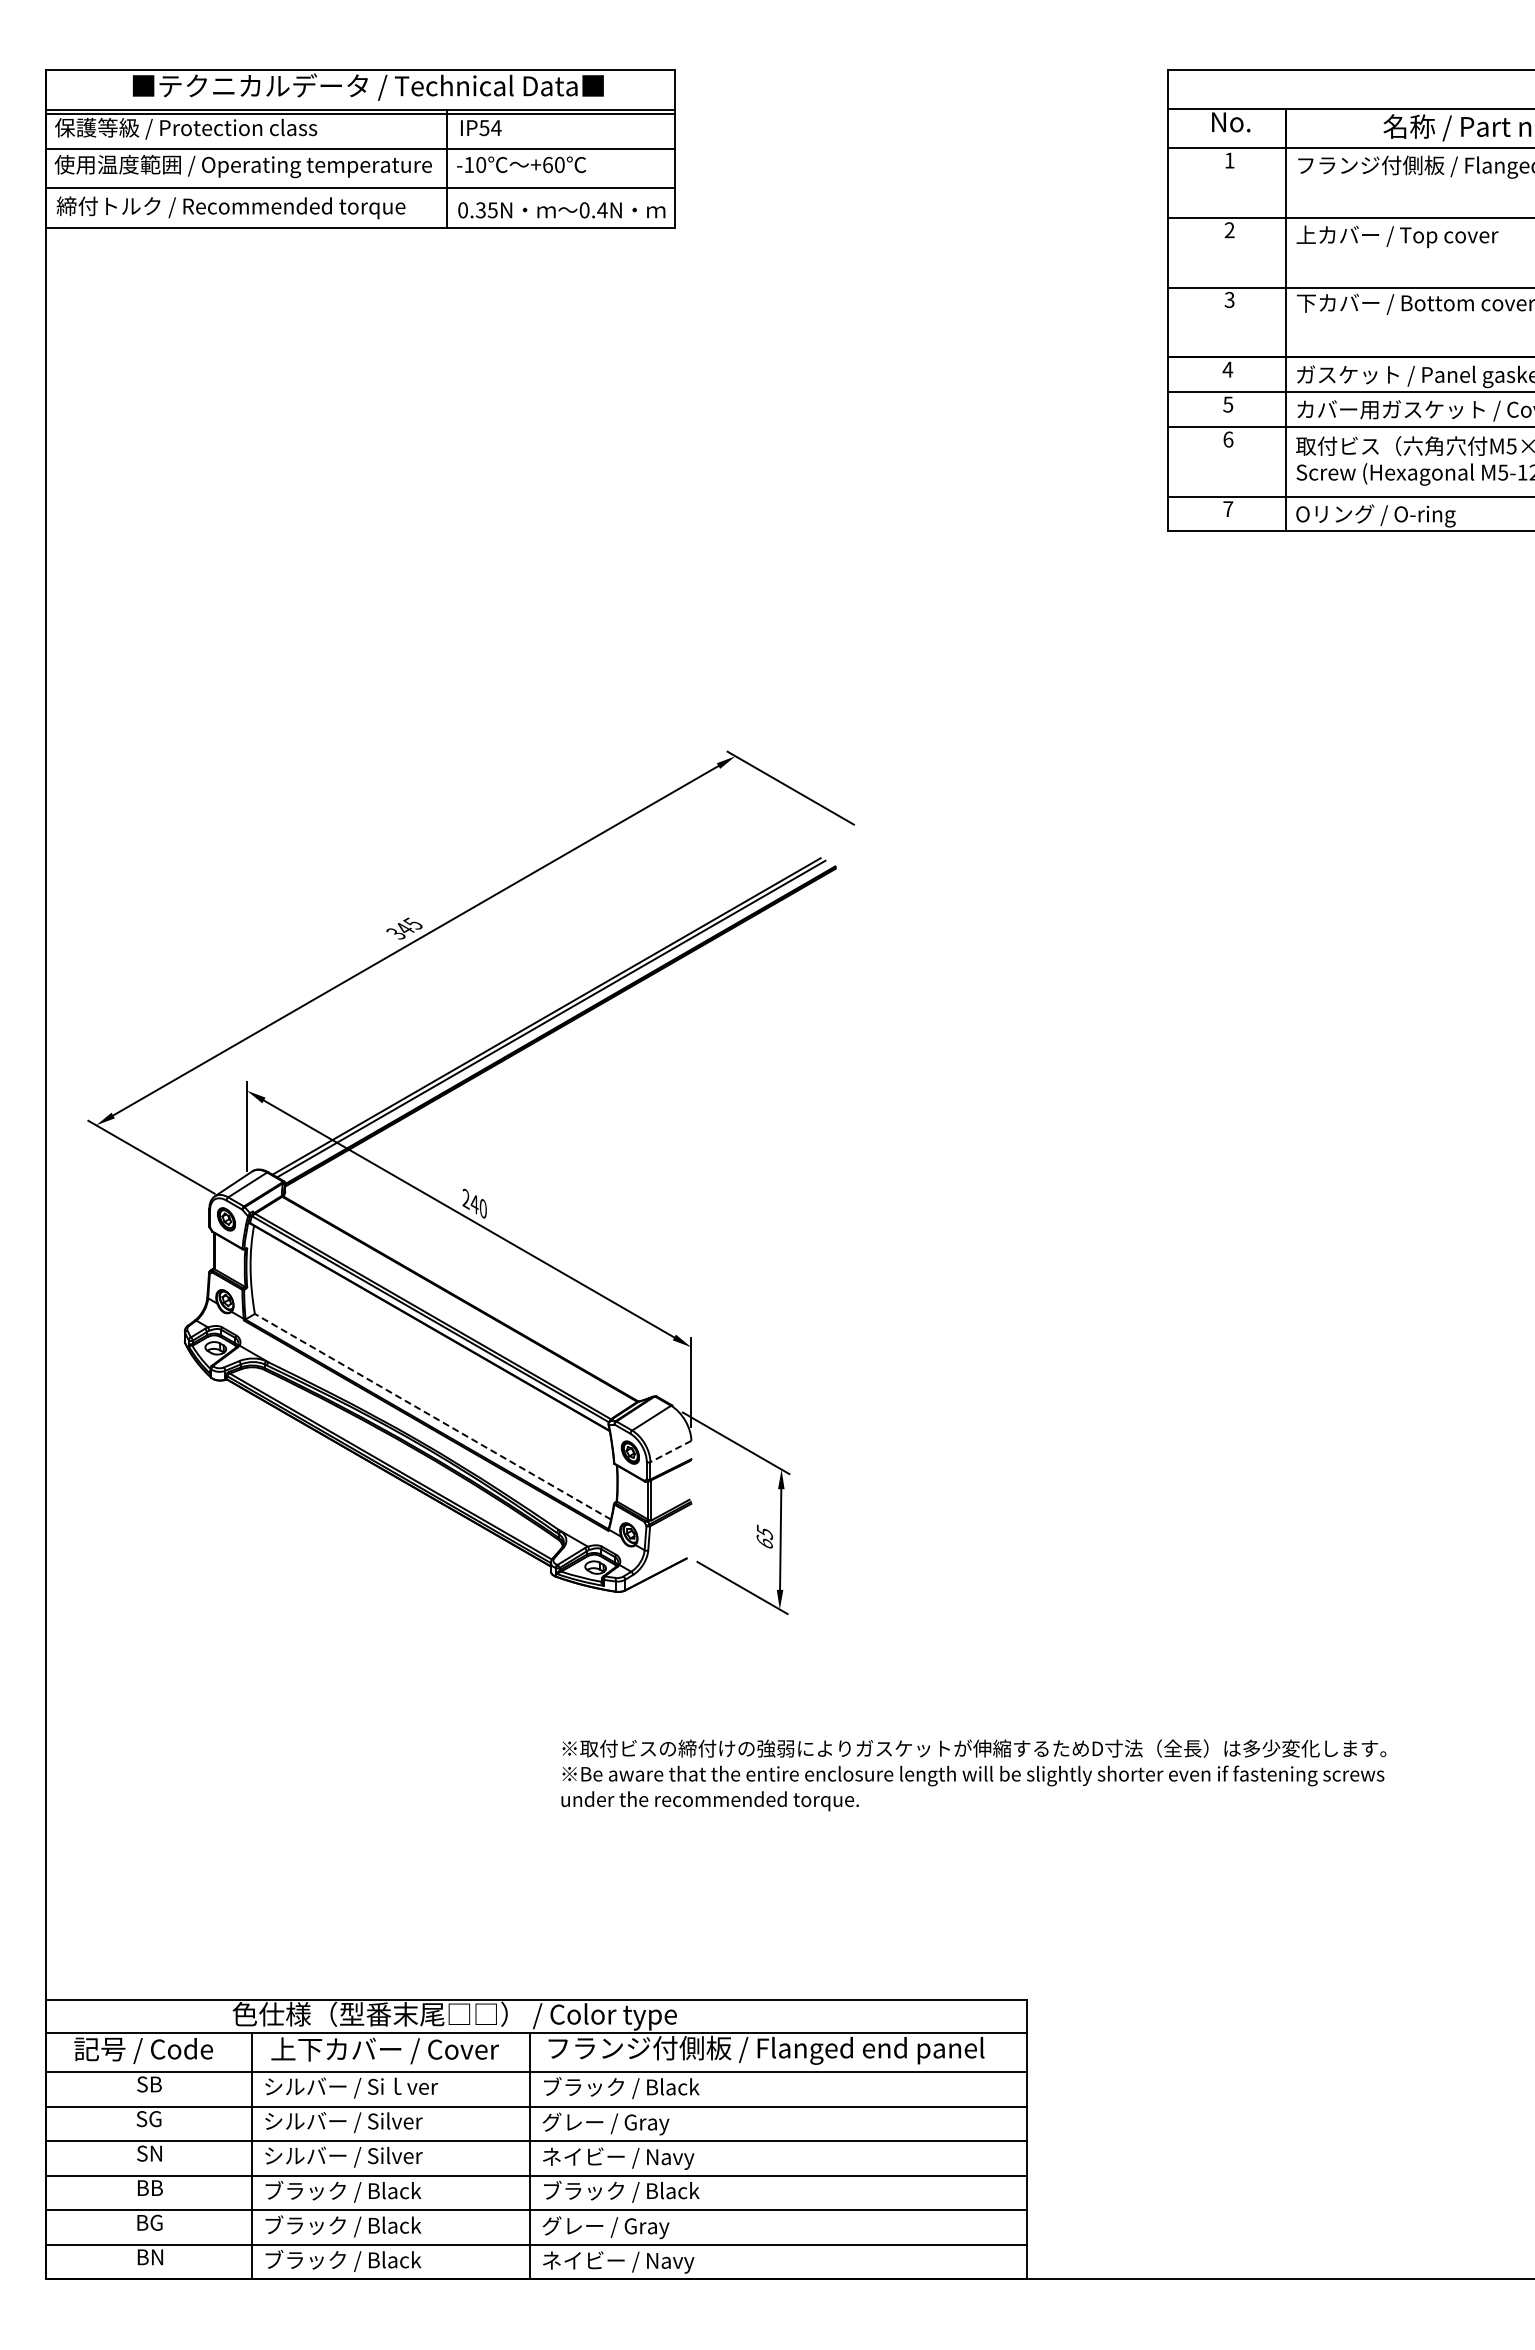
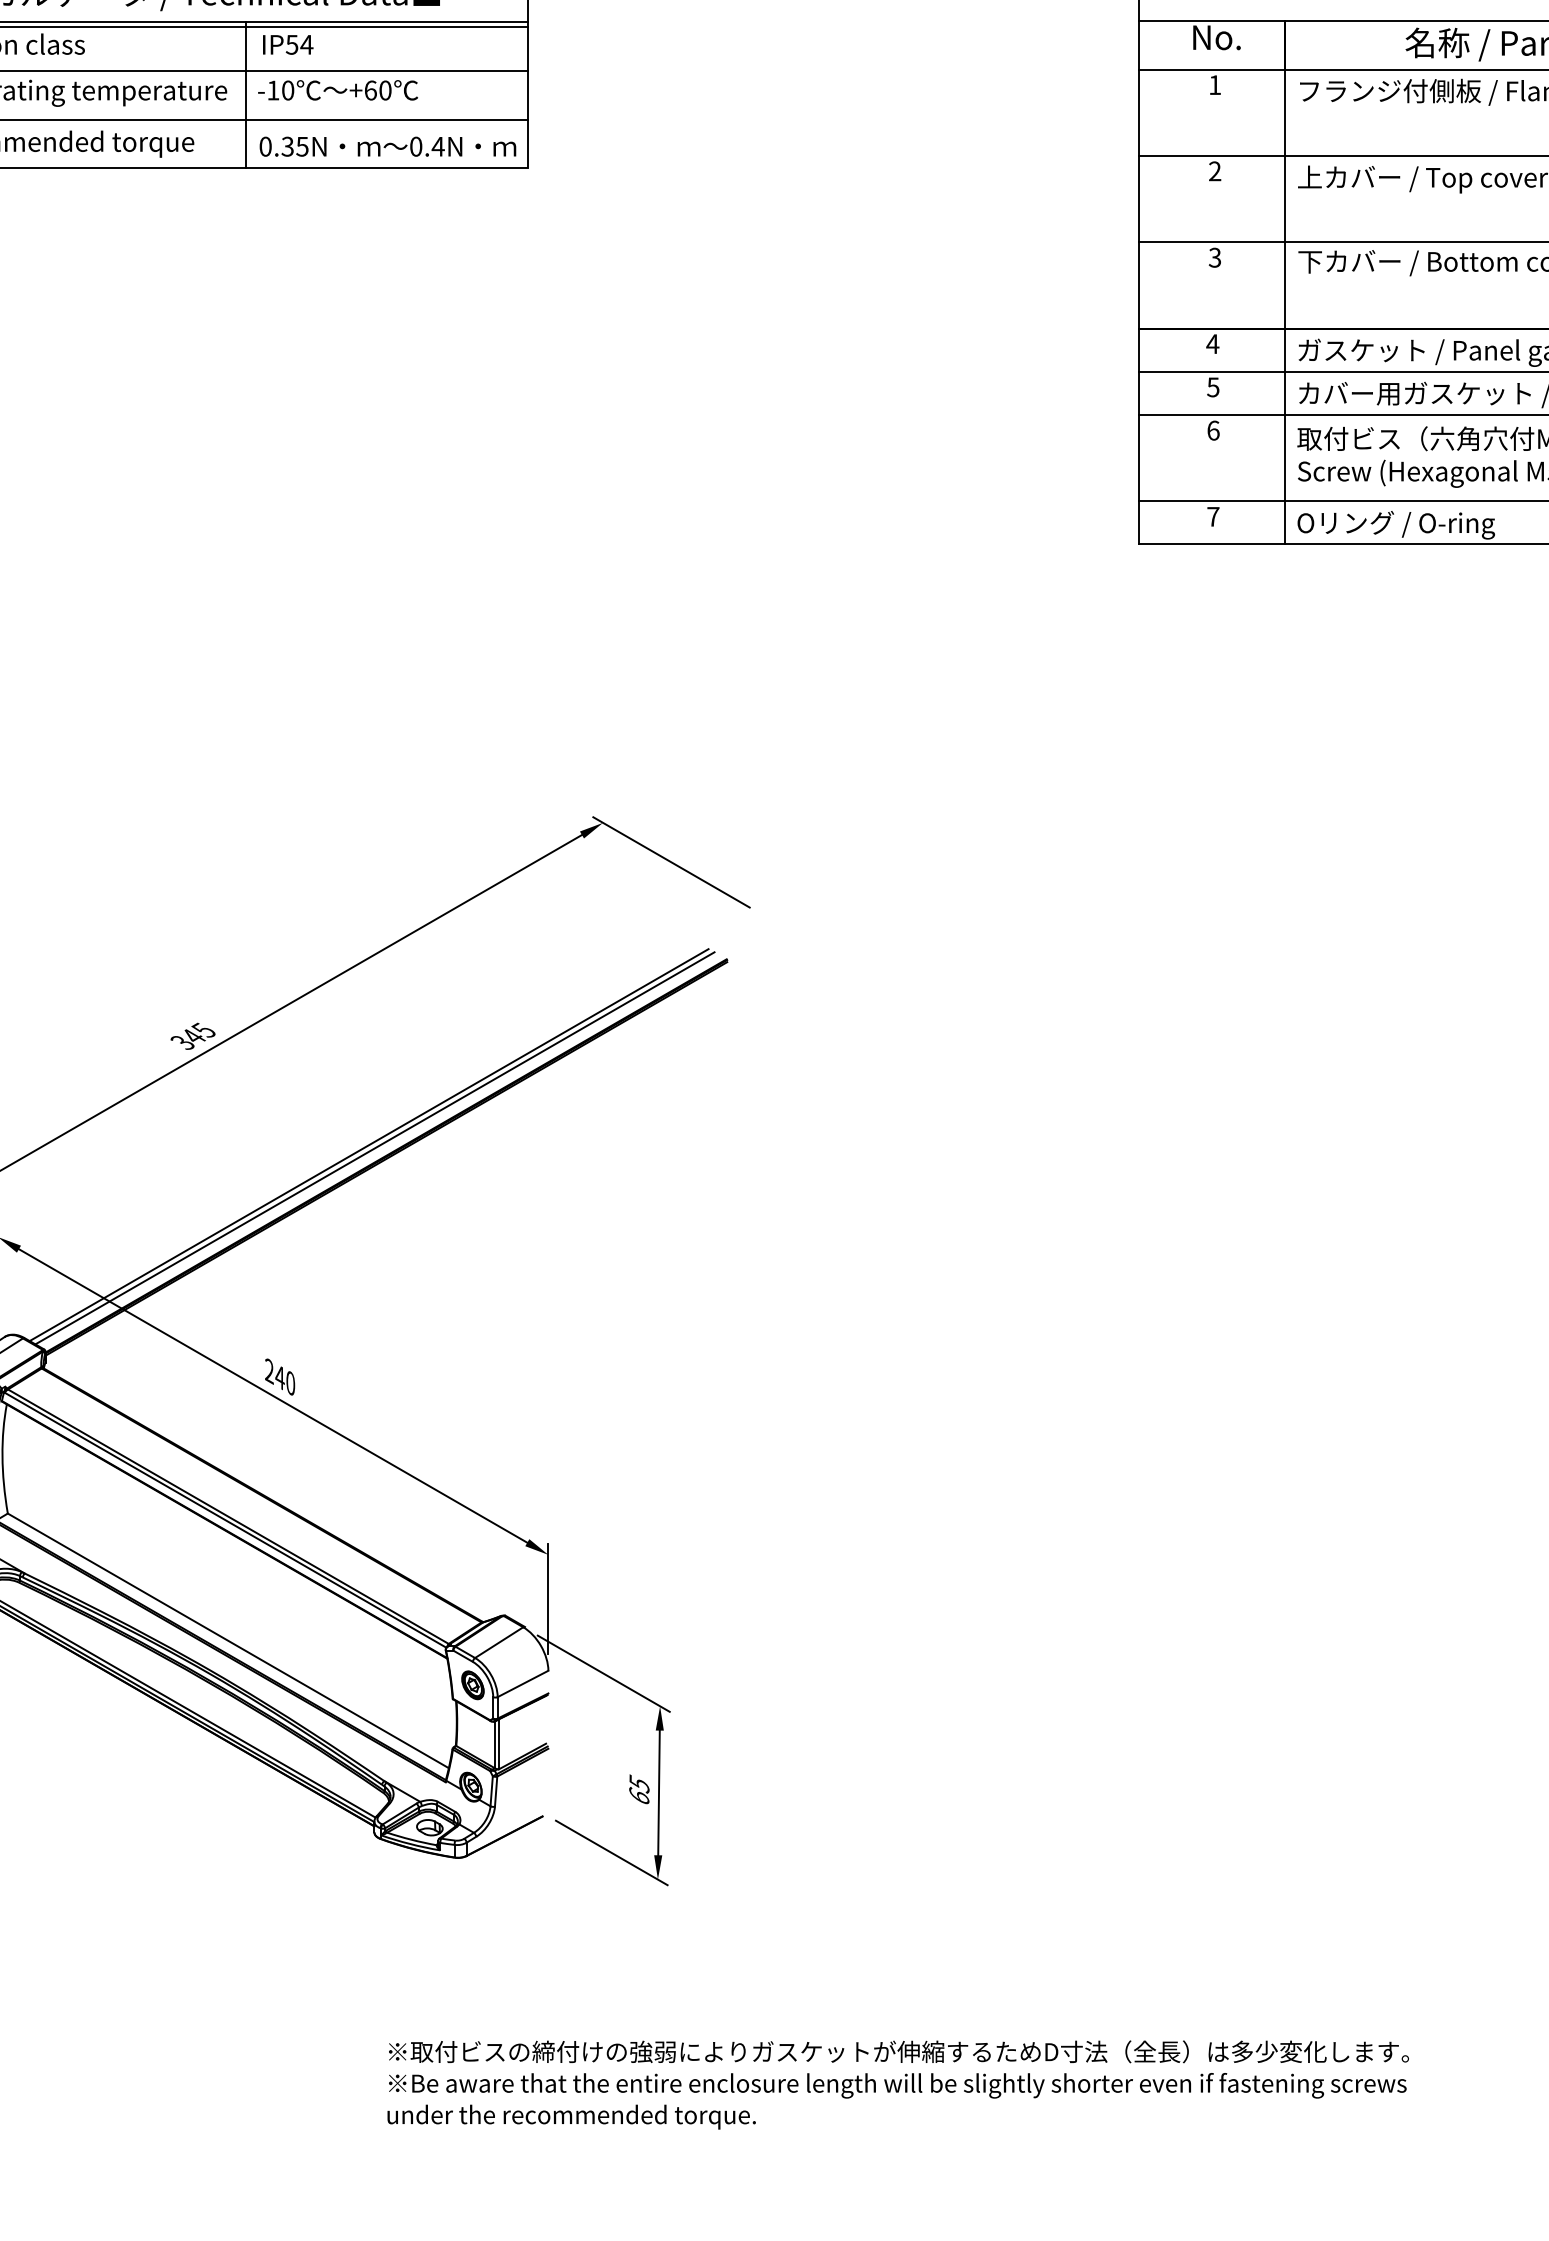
line: (432, 1416) -> (227, 1640), dashed -> solid
line: (670, 1451) -> (522, 1683), dashed -> solid

